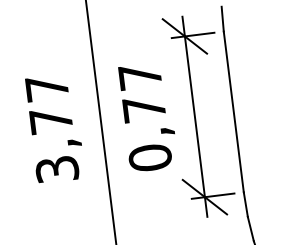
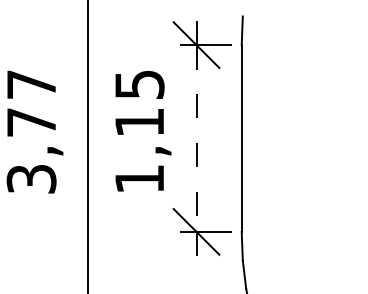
text: (145, 117) -> (139, 132), 0,77 -> 1,15
line: (194, 117) -> (196, 139), solid -> dashed

